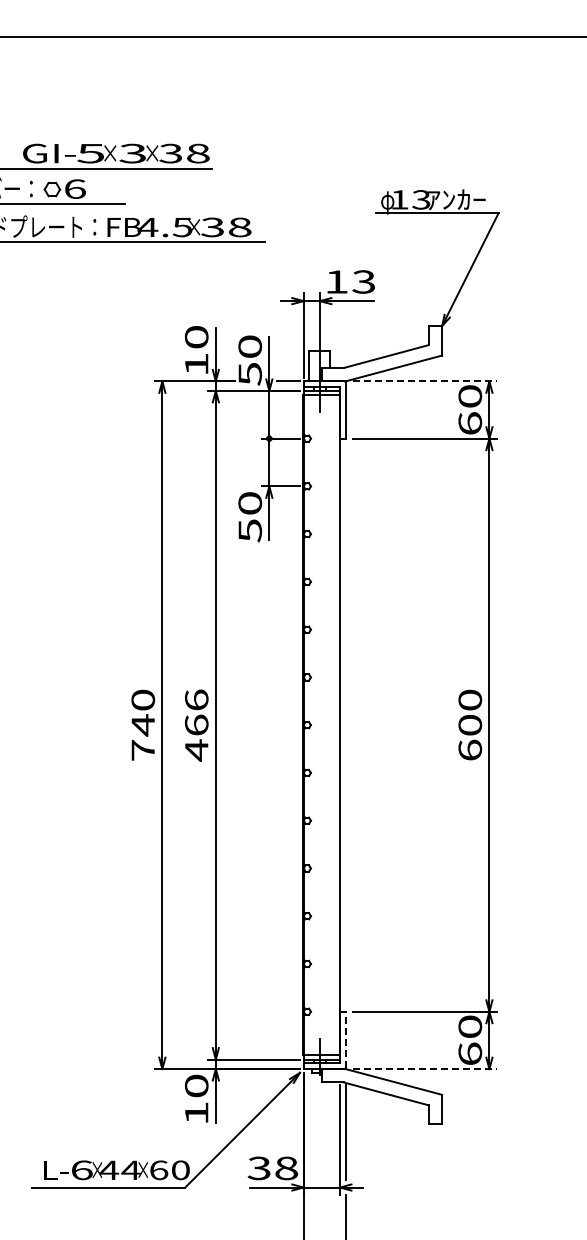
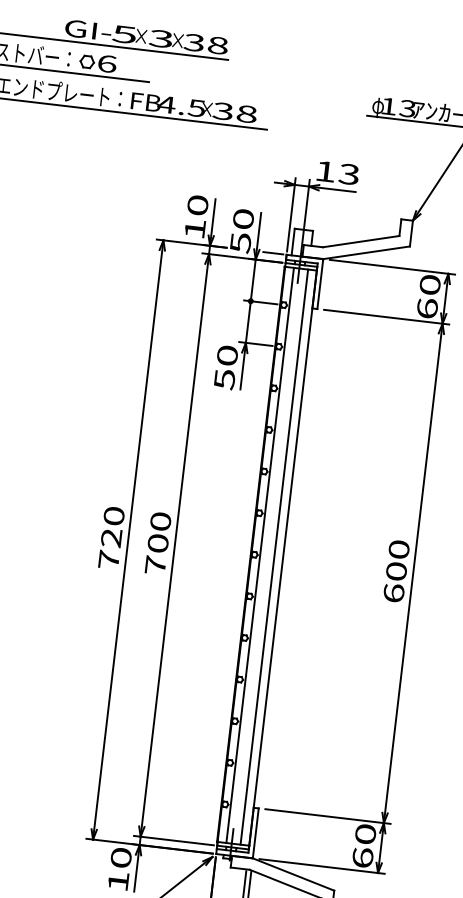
line: (425, 381) -> (392, 267), dashed -> solid
text: (142, 725) -> (110, 538), 740 -> 720
text: (196, 725) -> (157, 543), 466 -> 700
line: (313, 725) -> (259, 555), added
line: (330, 725) -> (274, 557), added
line: (345, 1039) -> (255, 832), dashed -> solid
line: (425, 1069) -> (322, 866), dashed -> solid

